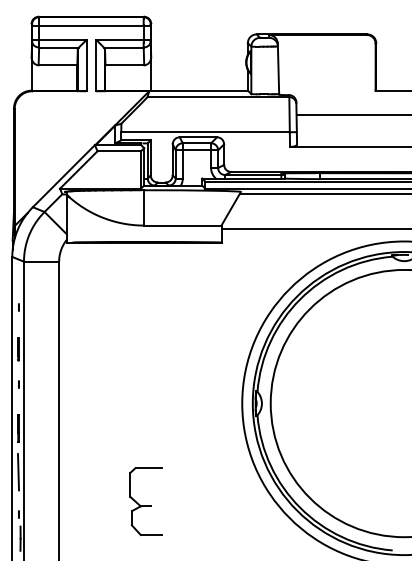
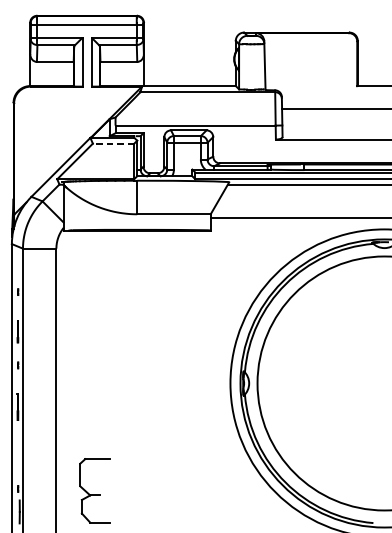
line: (119, 151) -> (113, 143), solid -> dashed
line: (18, 472) -> (17, 448), removed
part: (145, 501) -> (94, 490), moved

